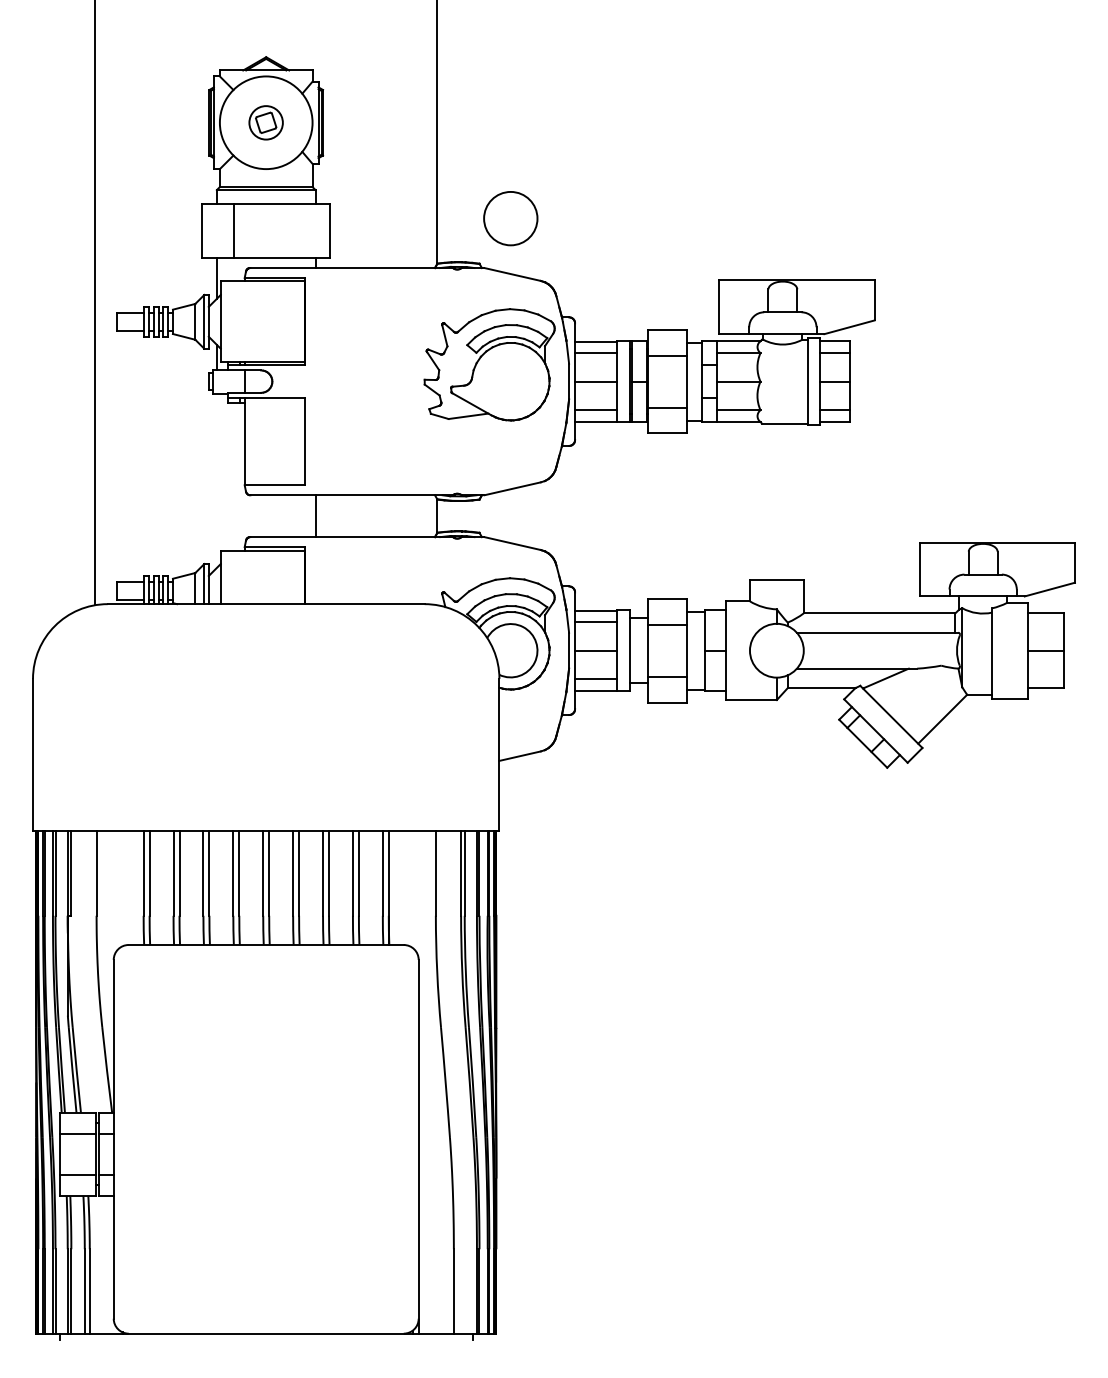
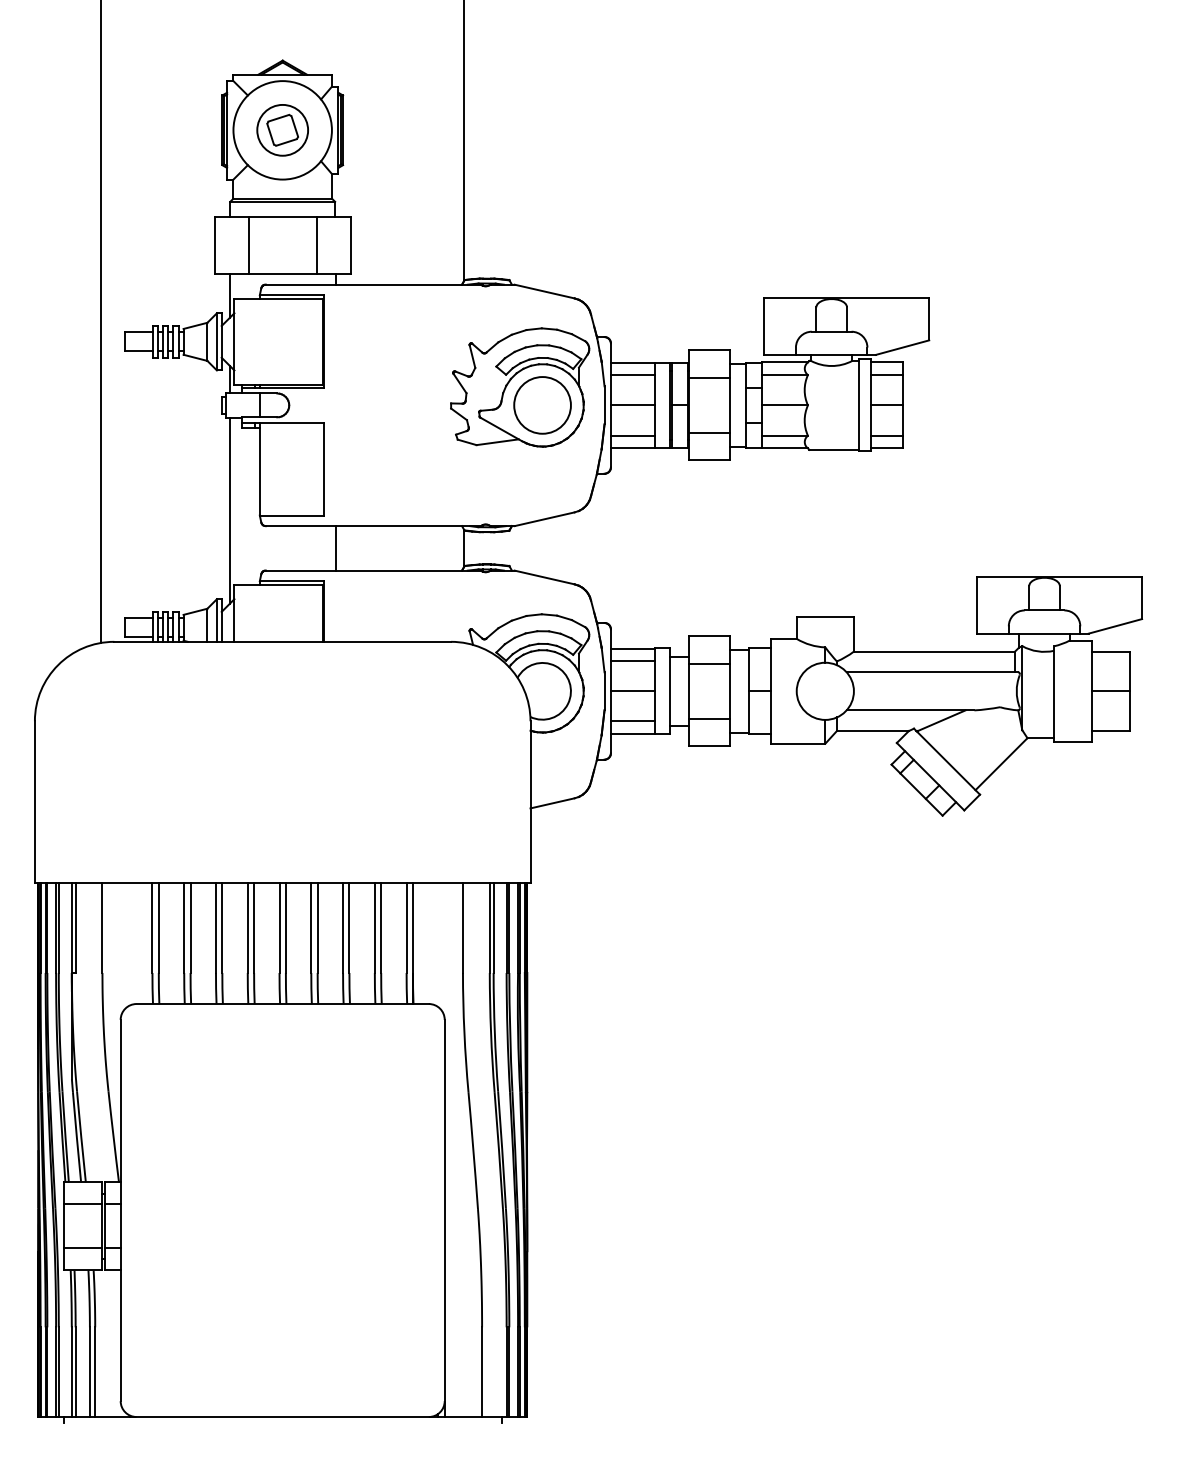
part: (265, 122) -> (281, 130), size x1.43
circle: (510, 218) -> (542, 405), moved
line: (298, 231) -> (317, 245), added
line: (216, 480) -> (229, 510), added

